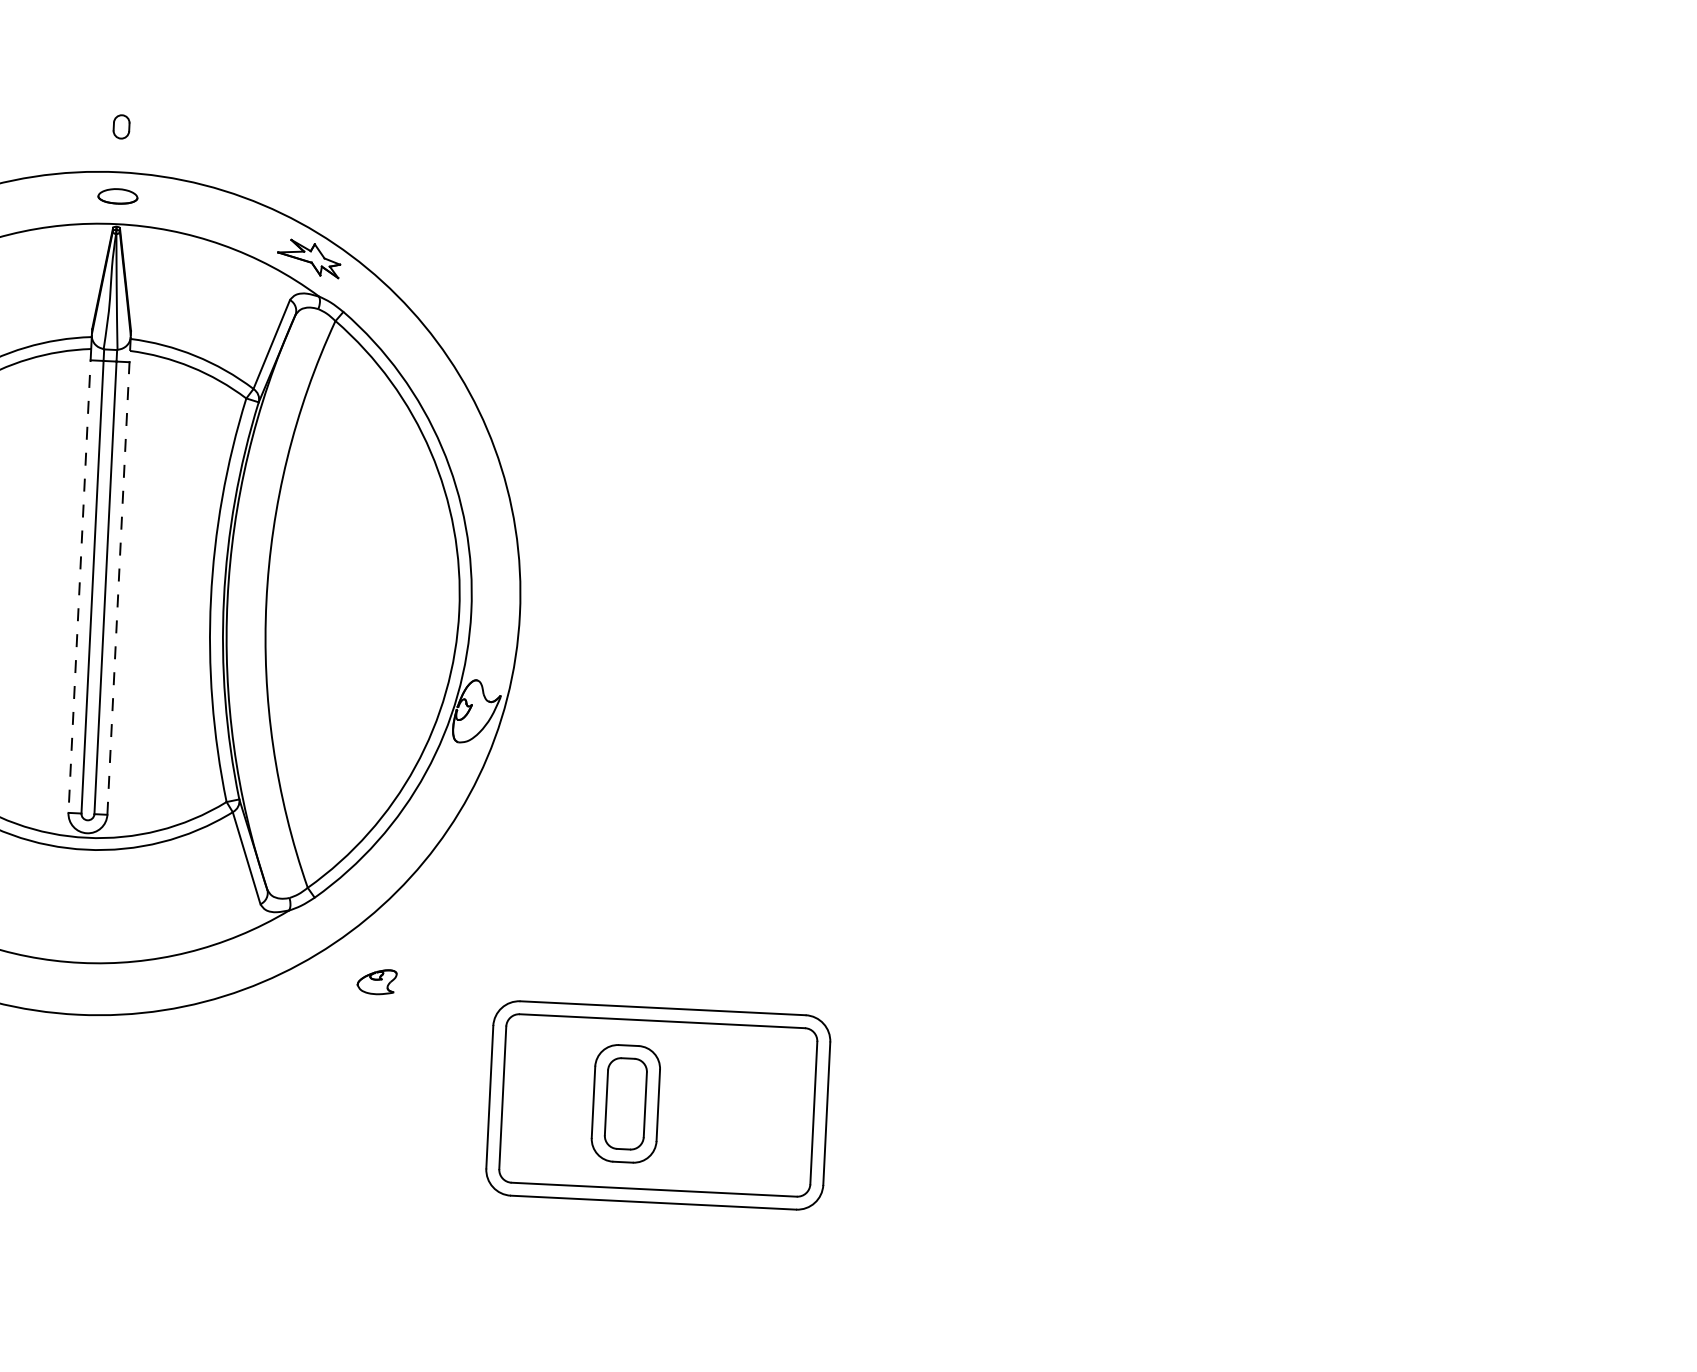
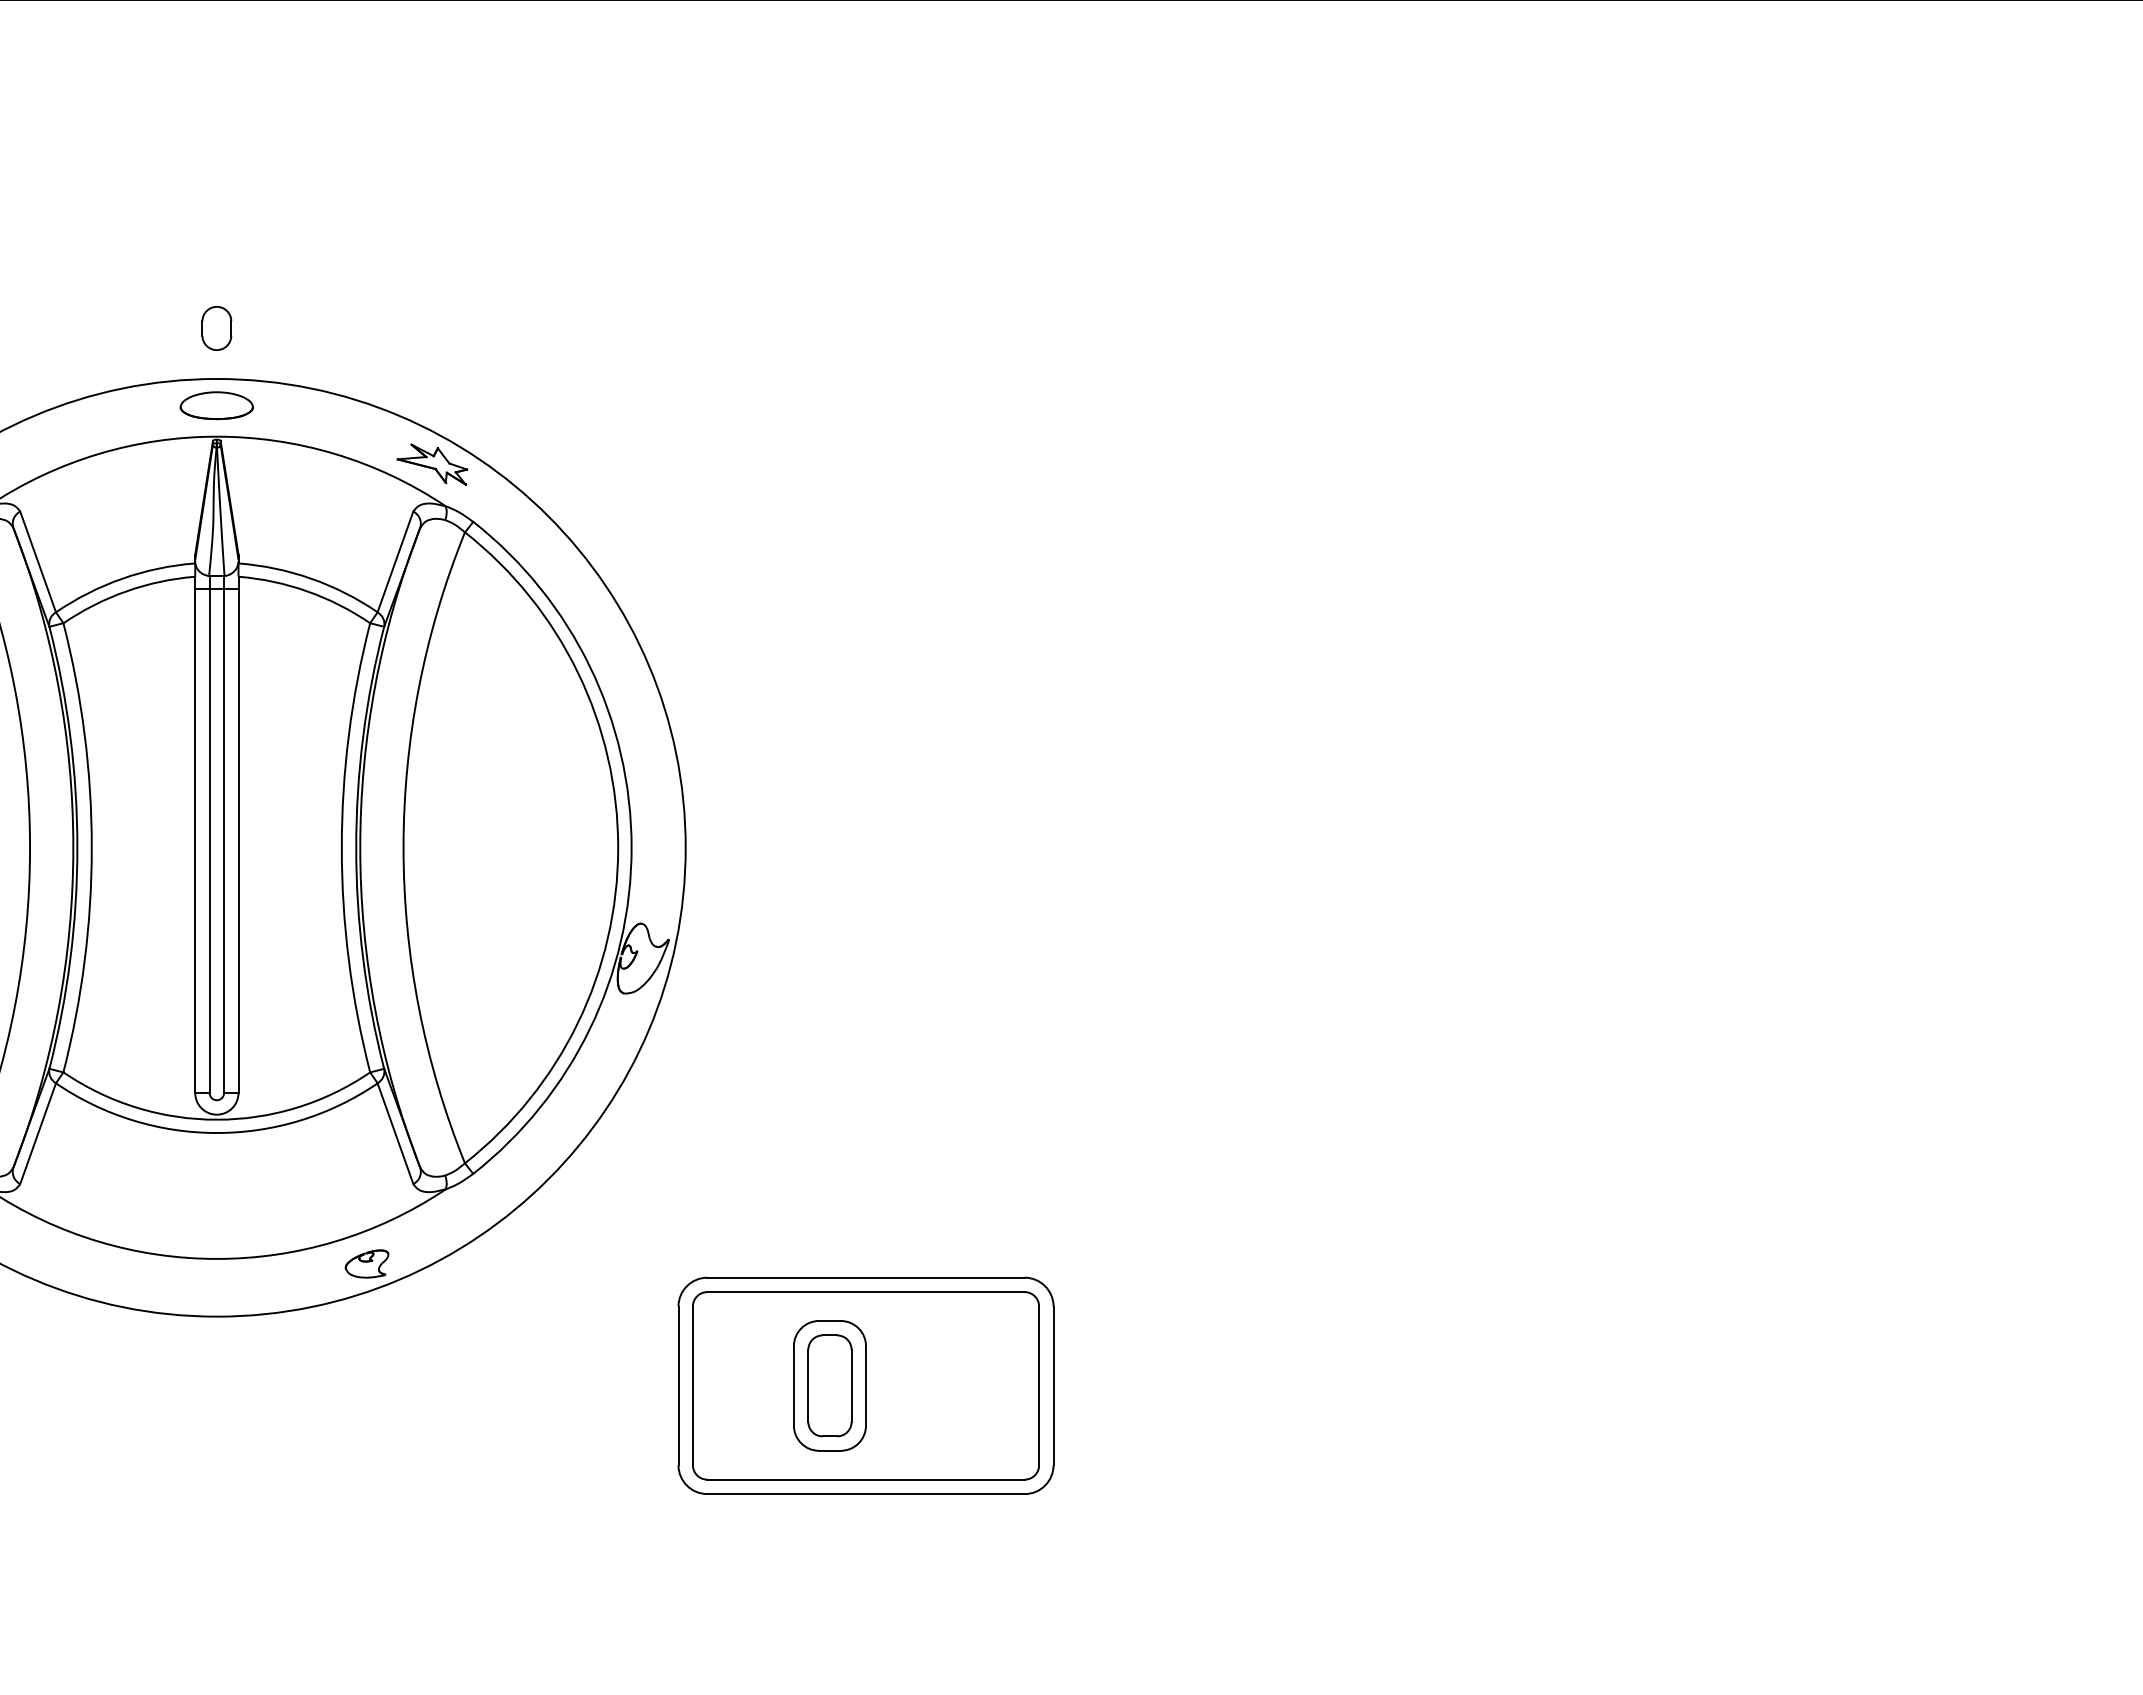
part: (121, 126) -> (216, 328), size x1.67
part: (117, 196) -> (216, 405), size x1.67
line: (80, 581) -> (195, 835), dashed -> solid
line: (118, 582) -> (238, 834), dashed -> solid
part: (376, 981) -> (366, 1263), moved

